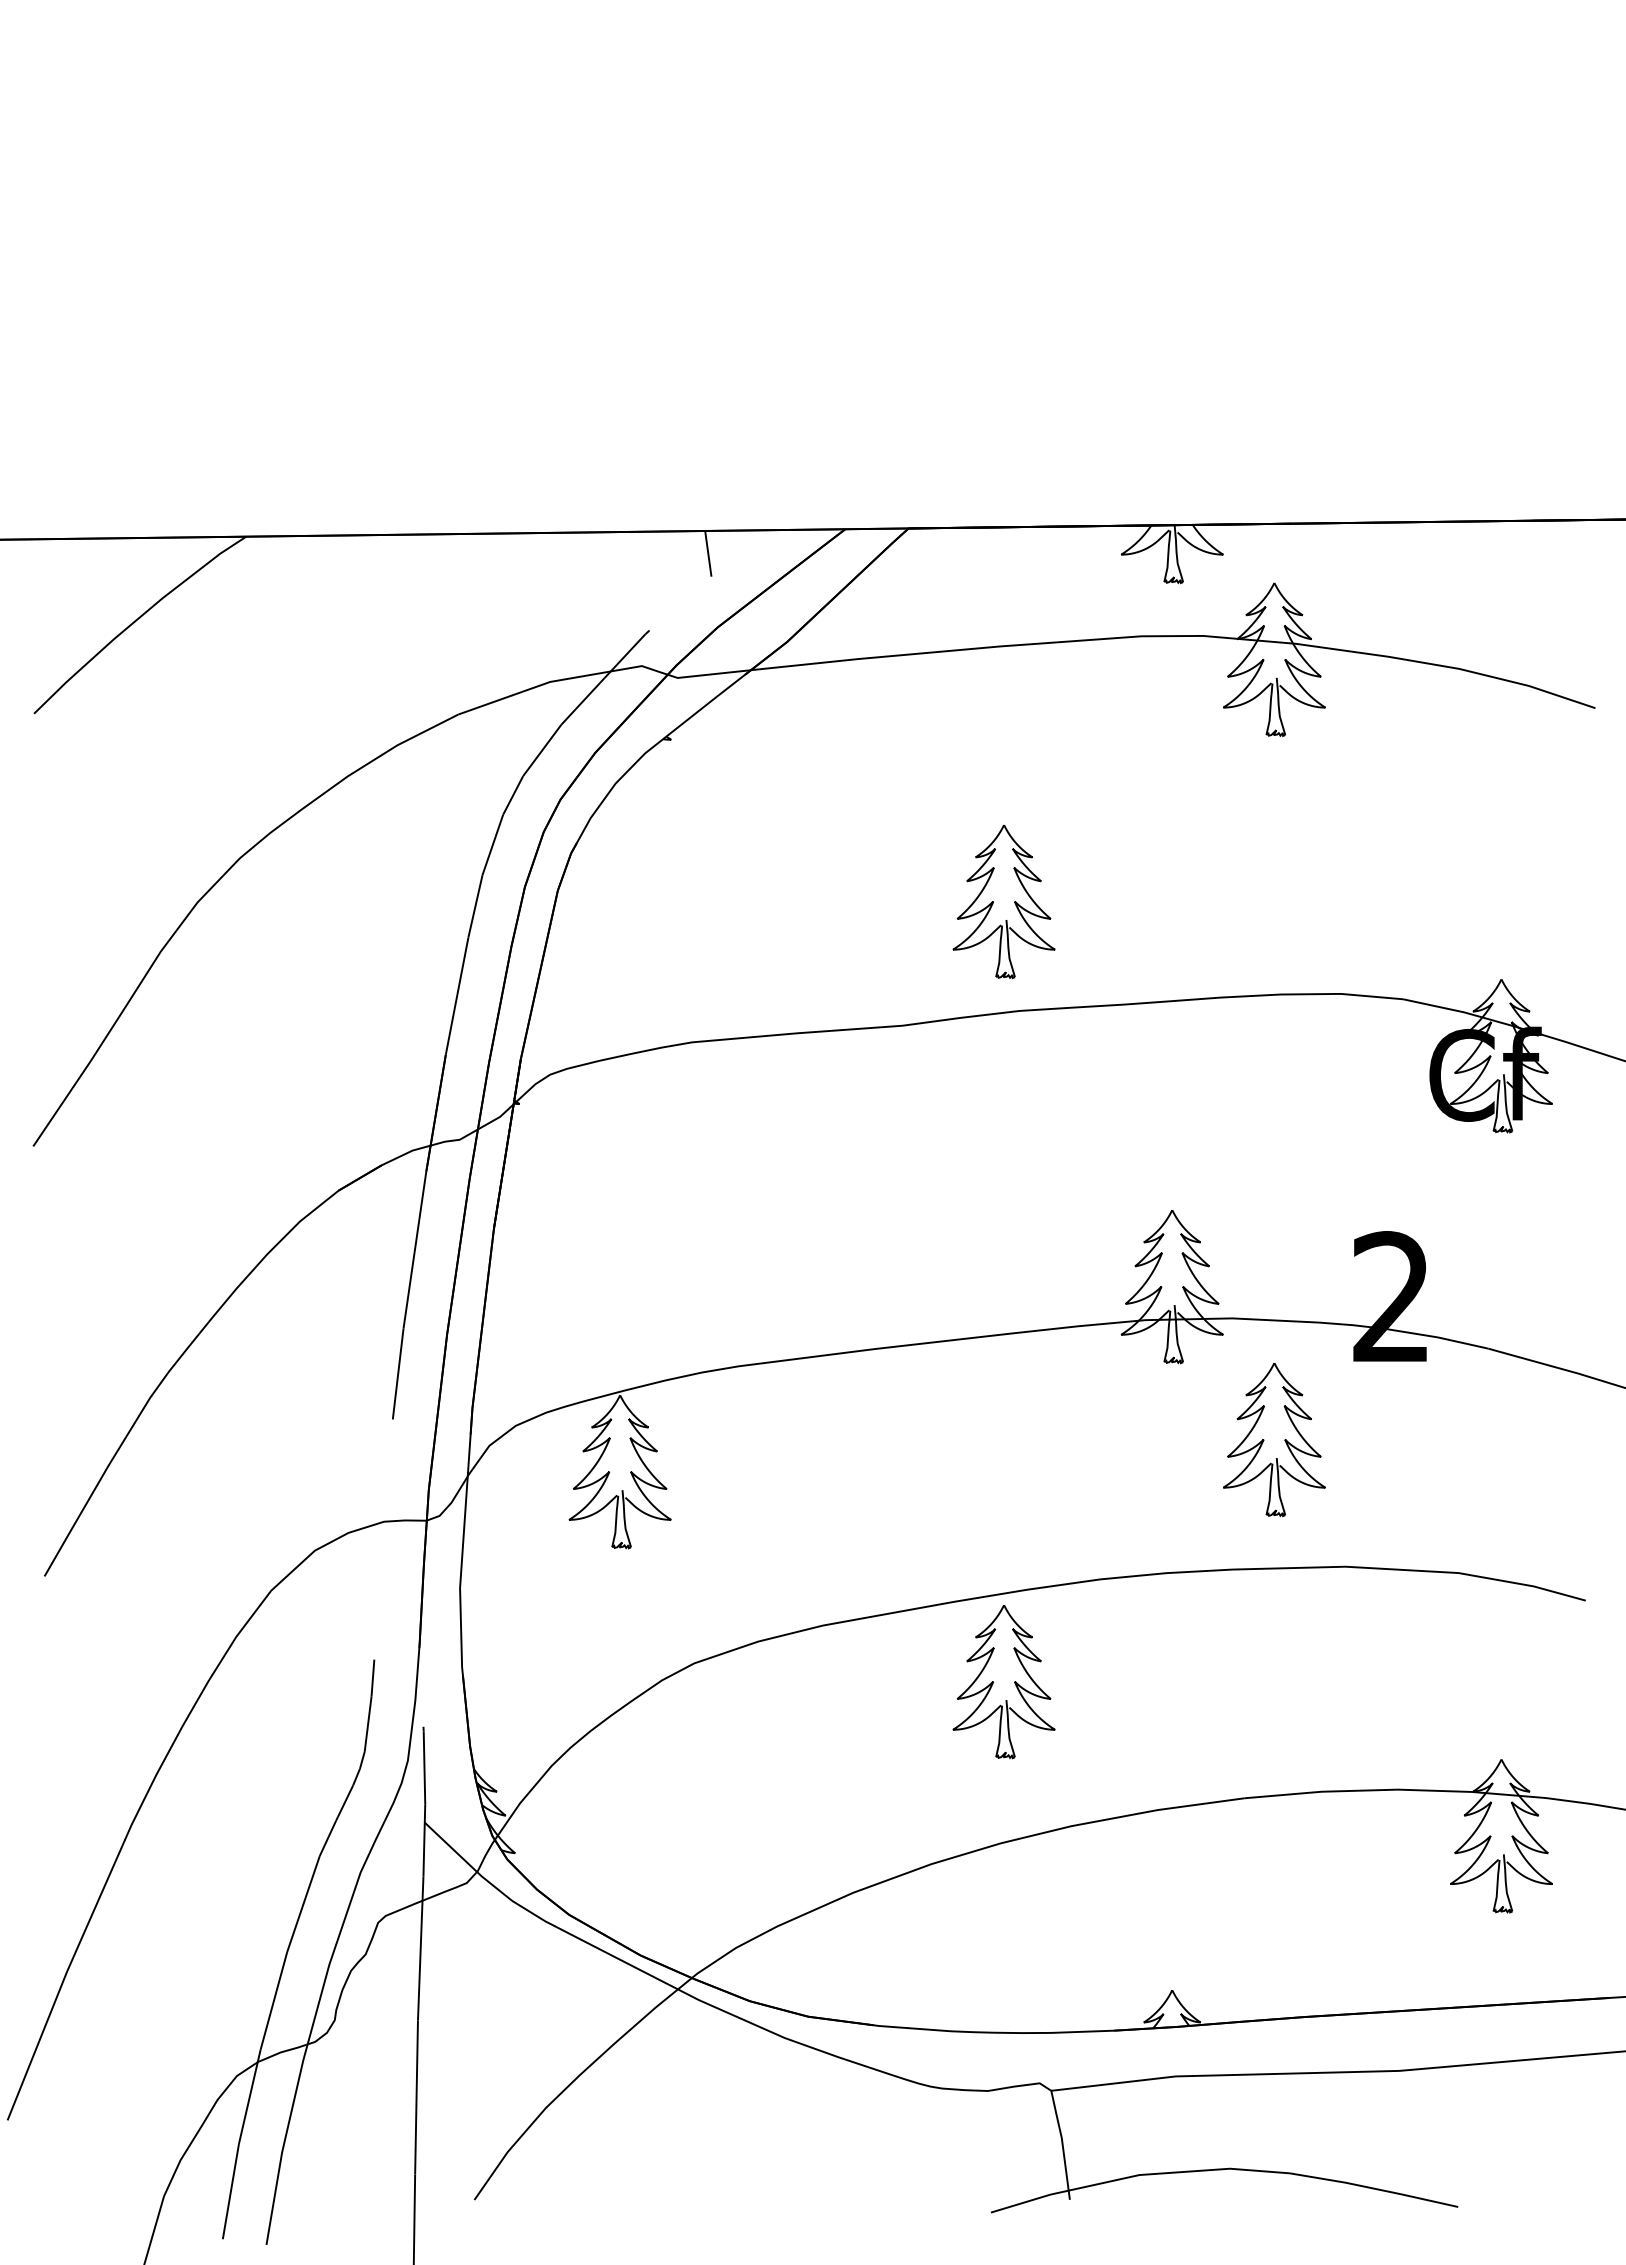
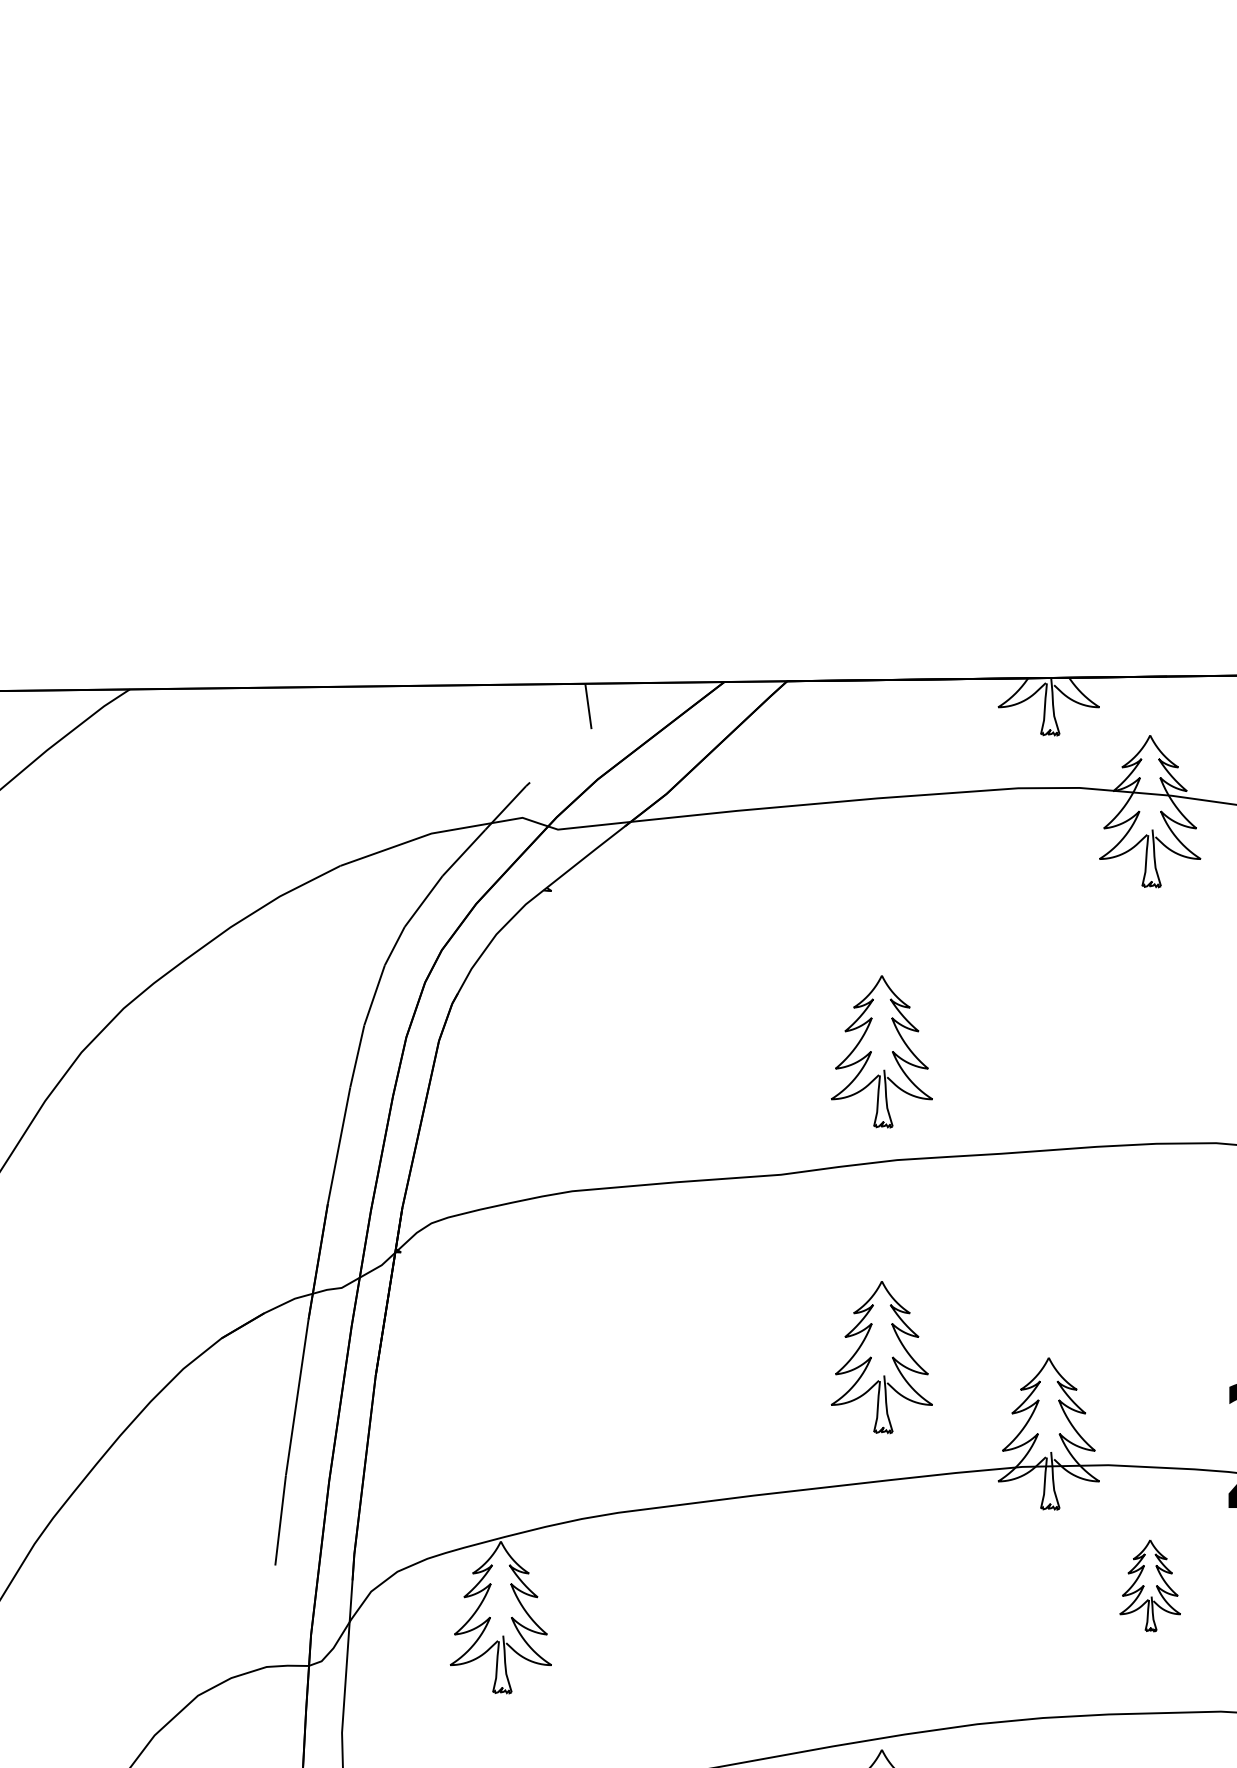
part: (1003, 1209) -> (881, 1357), added
part: (1274, 1439) -> (1150, 1585), size x0.6

